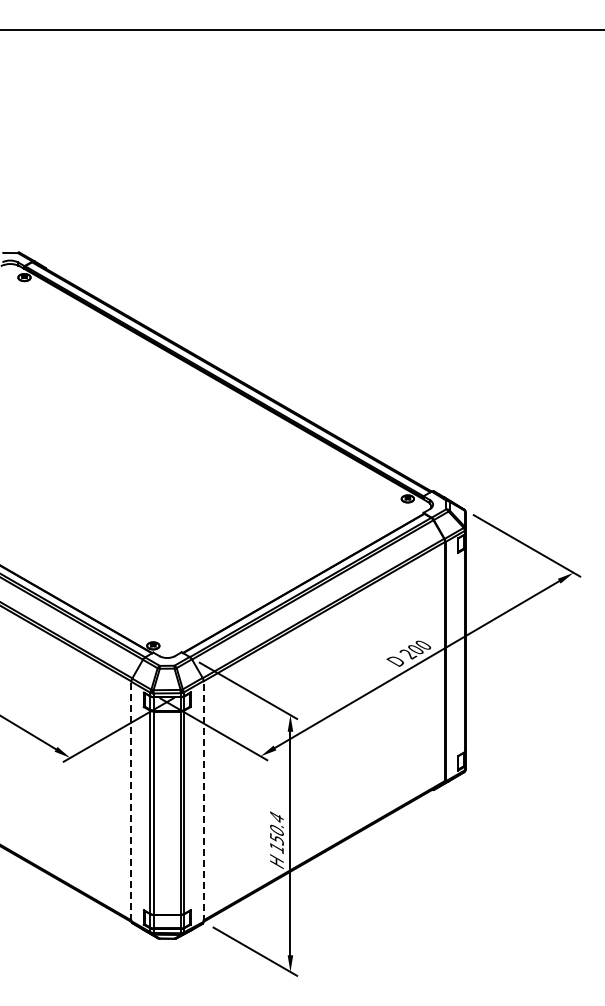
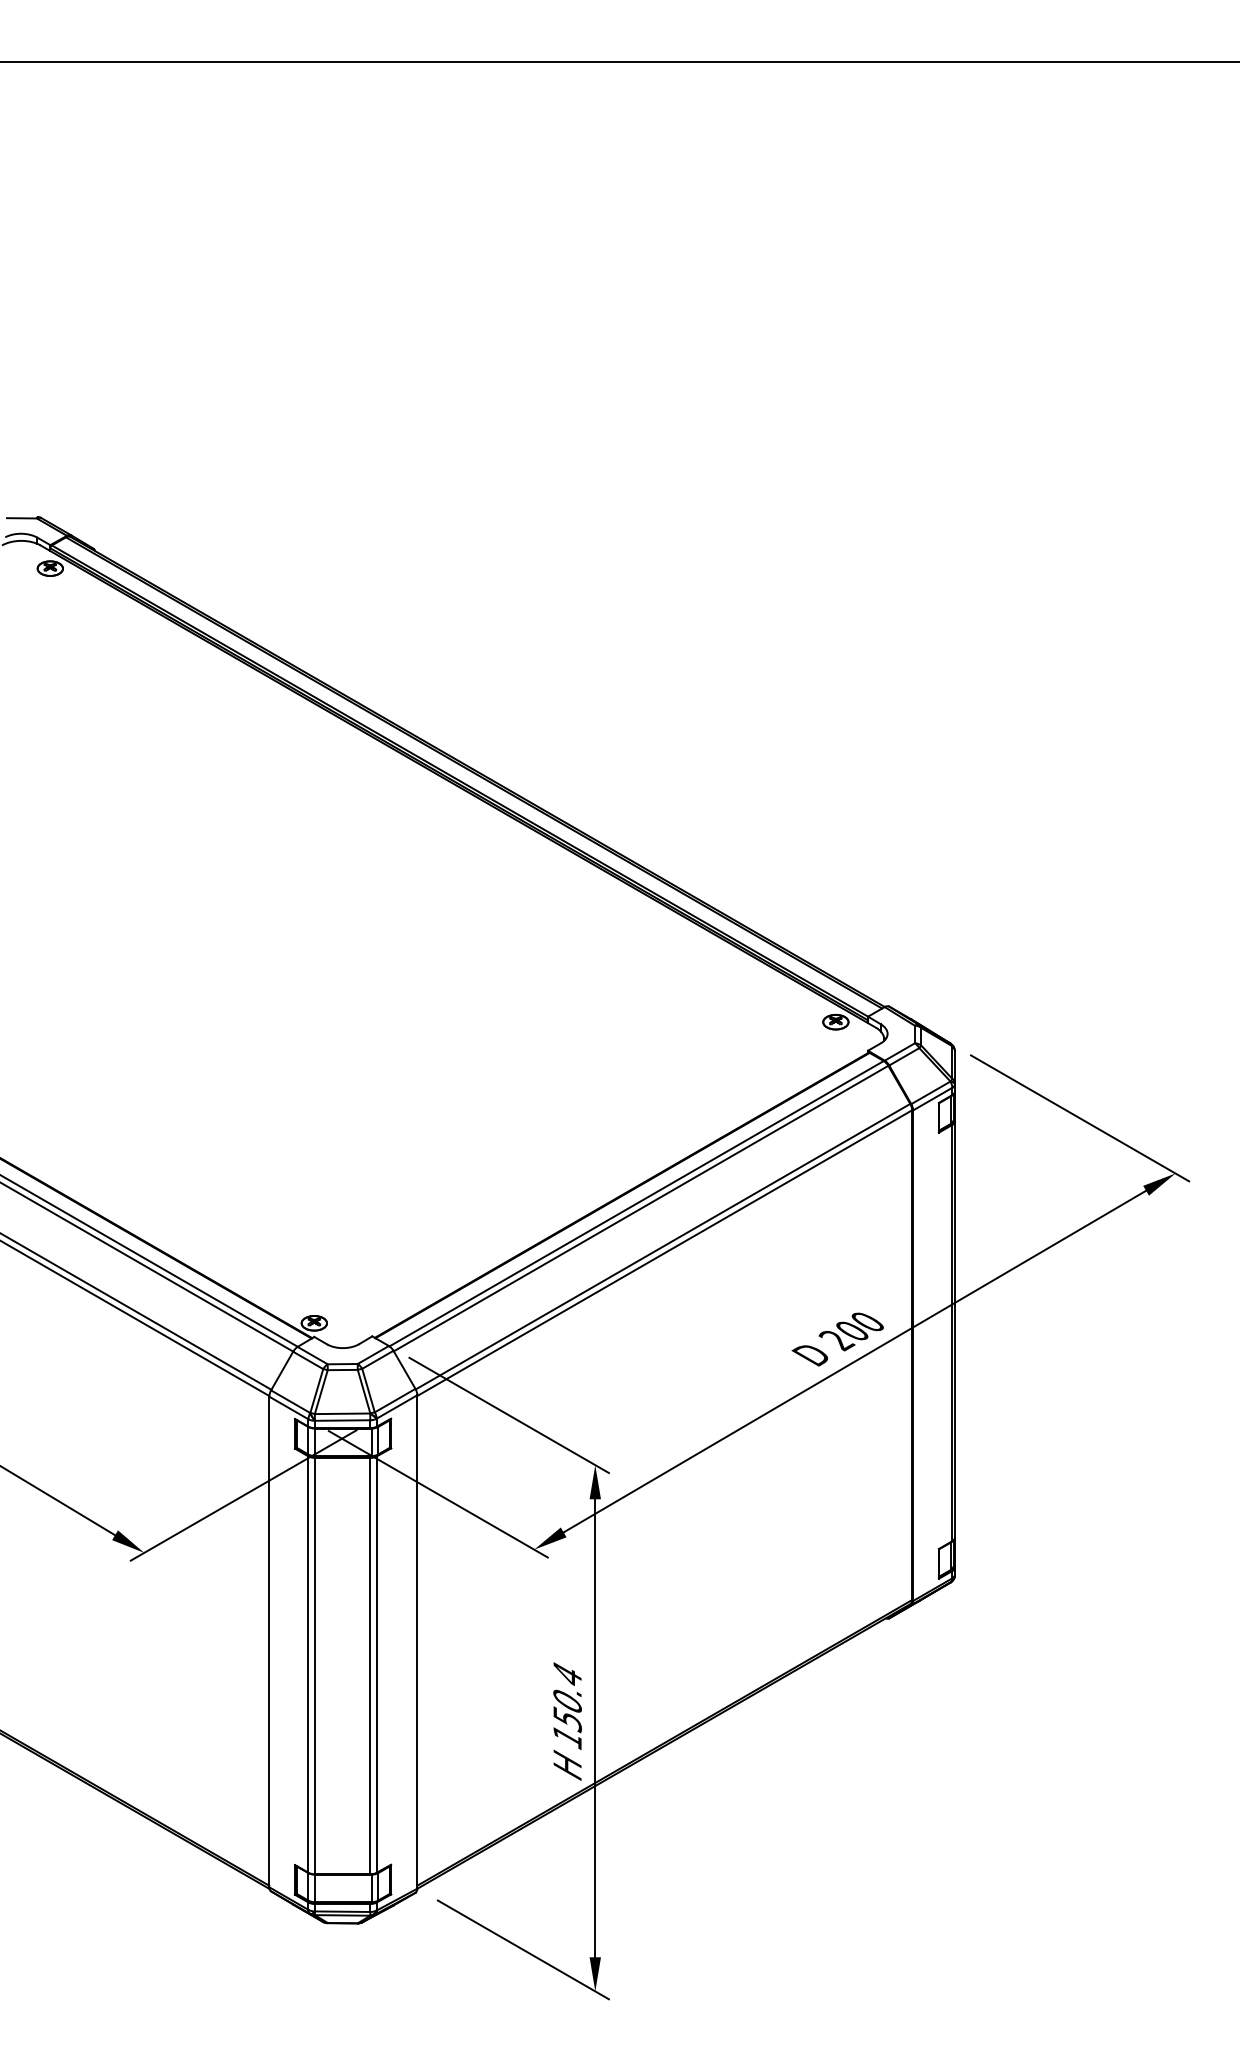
line: (203, 800) -> (417, 1640), dashed -> solid
line: (131, 801) -> (269, 1642), dashed -> solid

